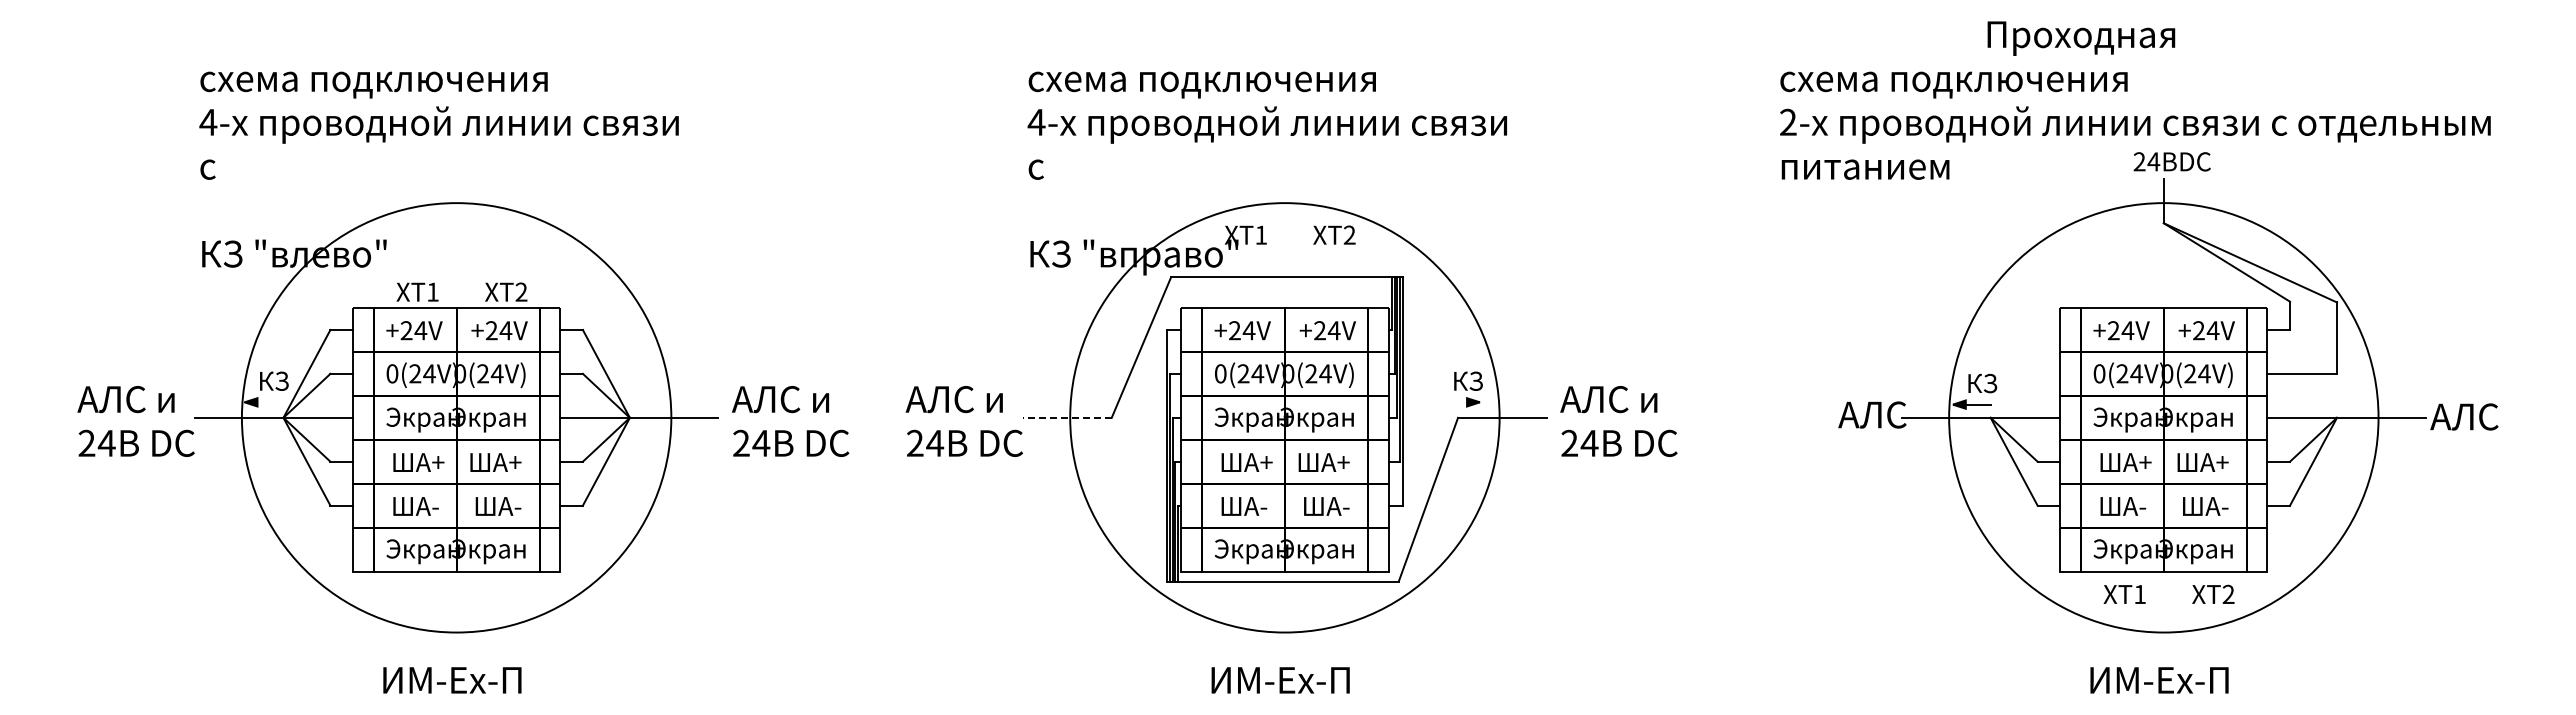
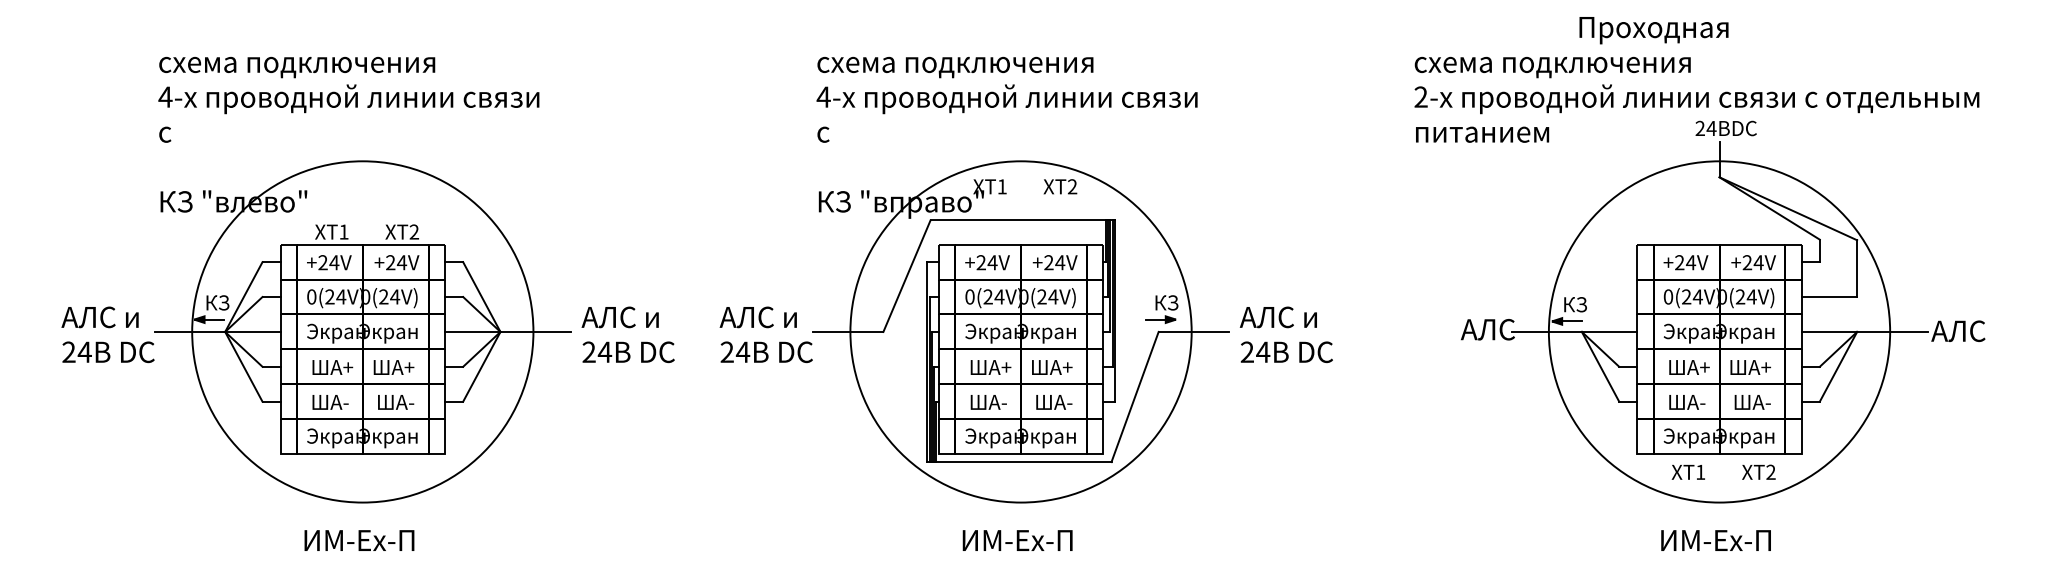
line: (269, 402) -> (214, 319), added
line: (1454, 402) -> (1155, 319), added
line: (1066, 417) -> (847, 331), dashed -> solid

